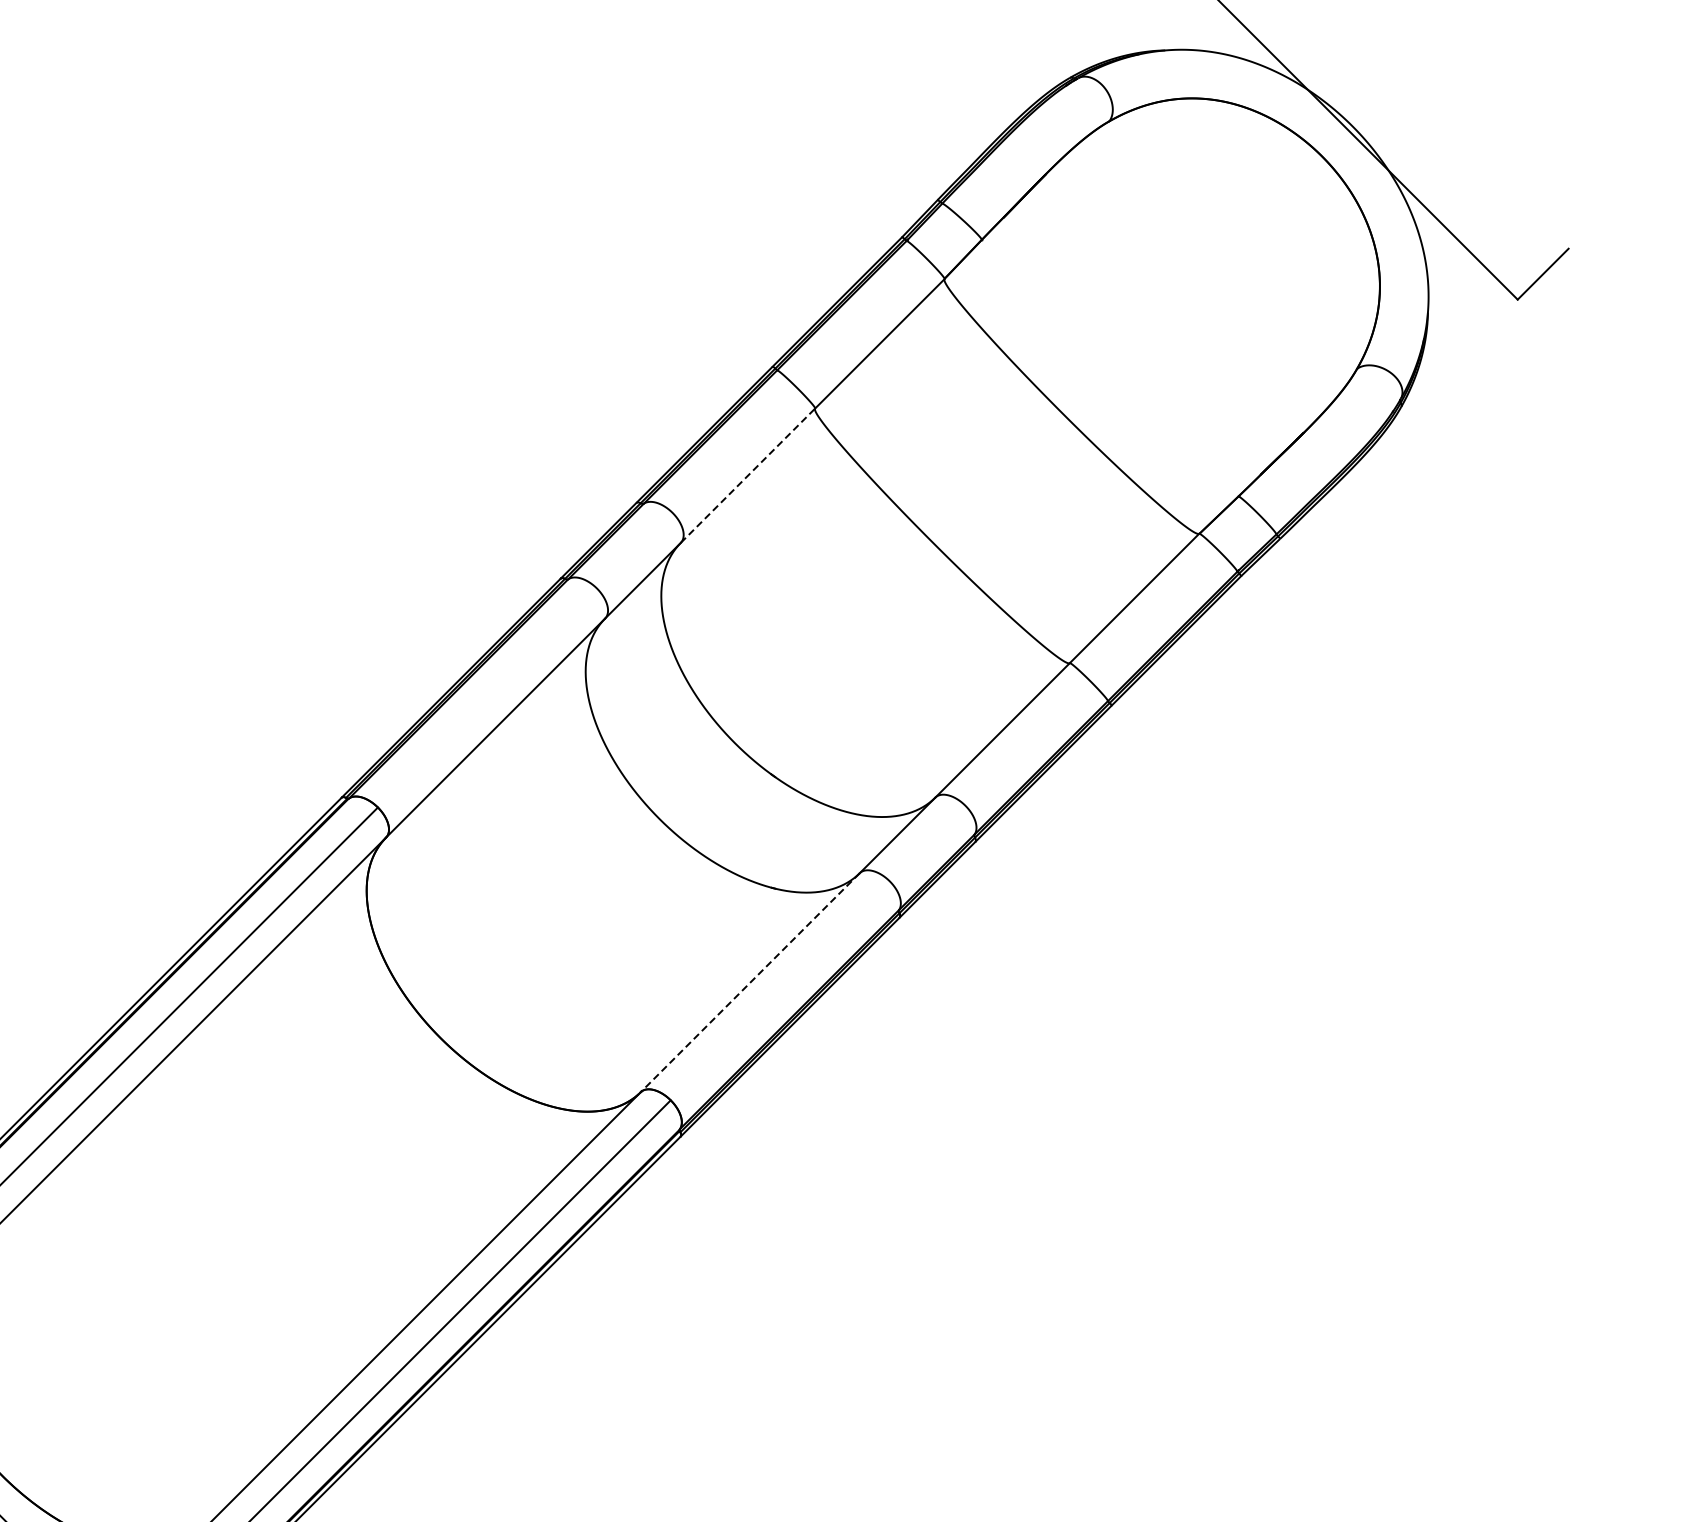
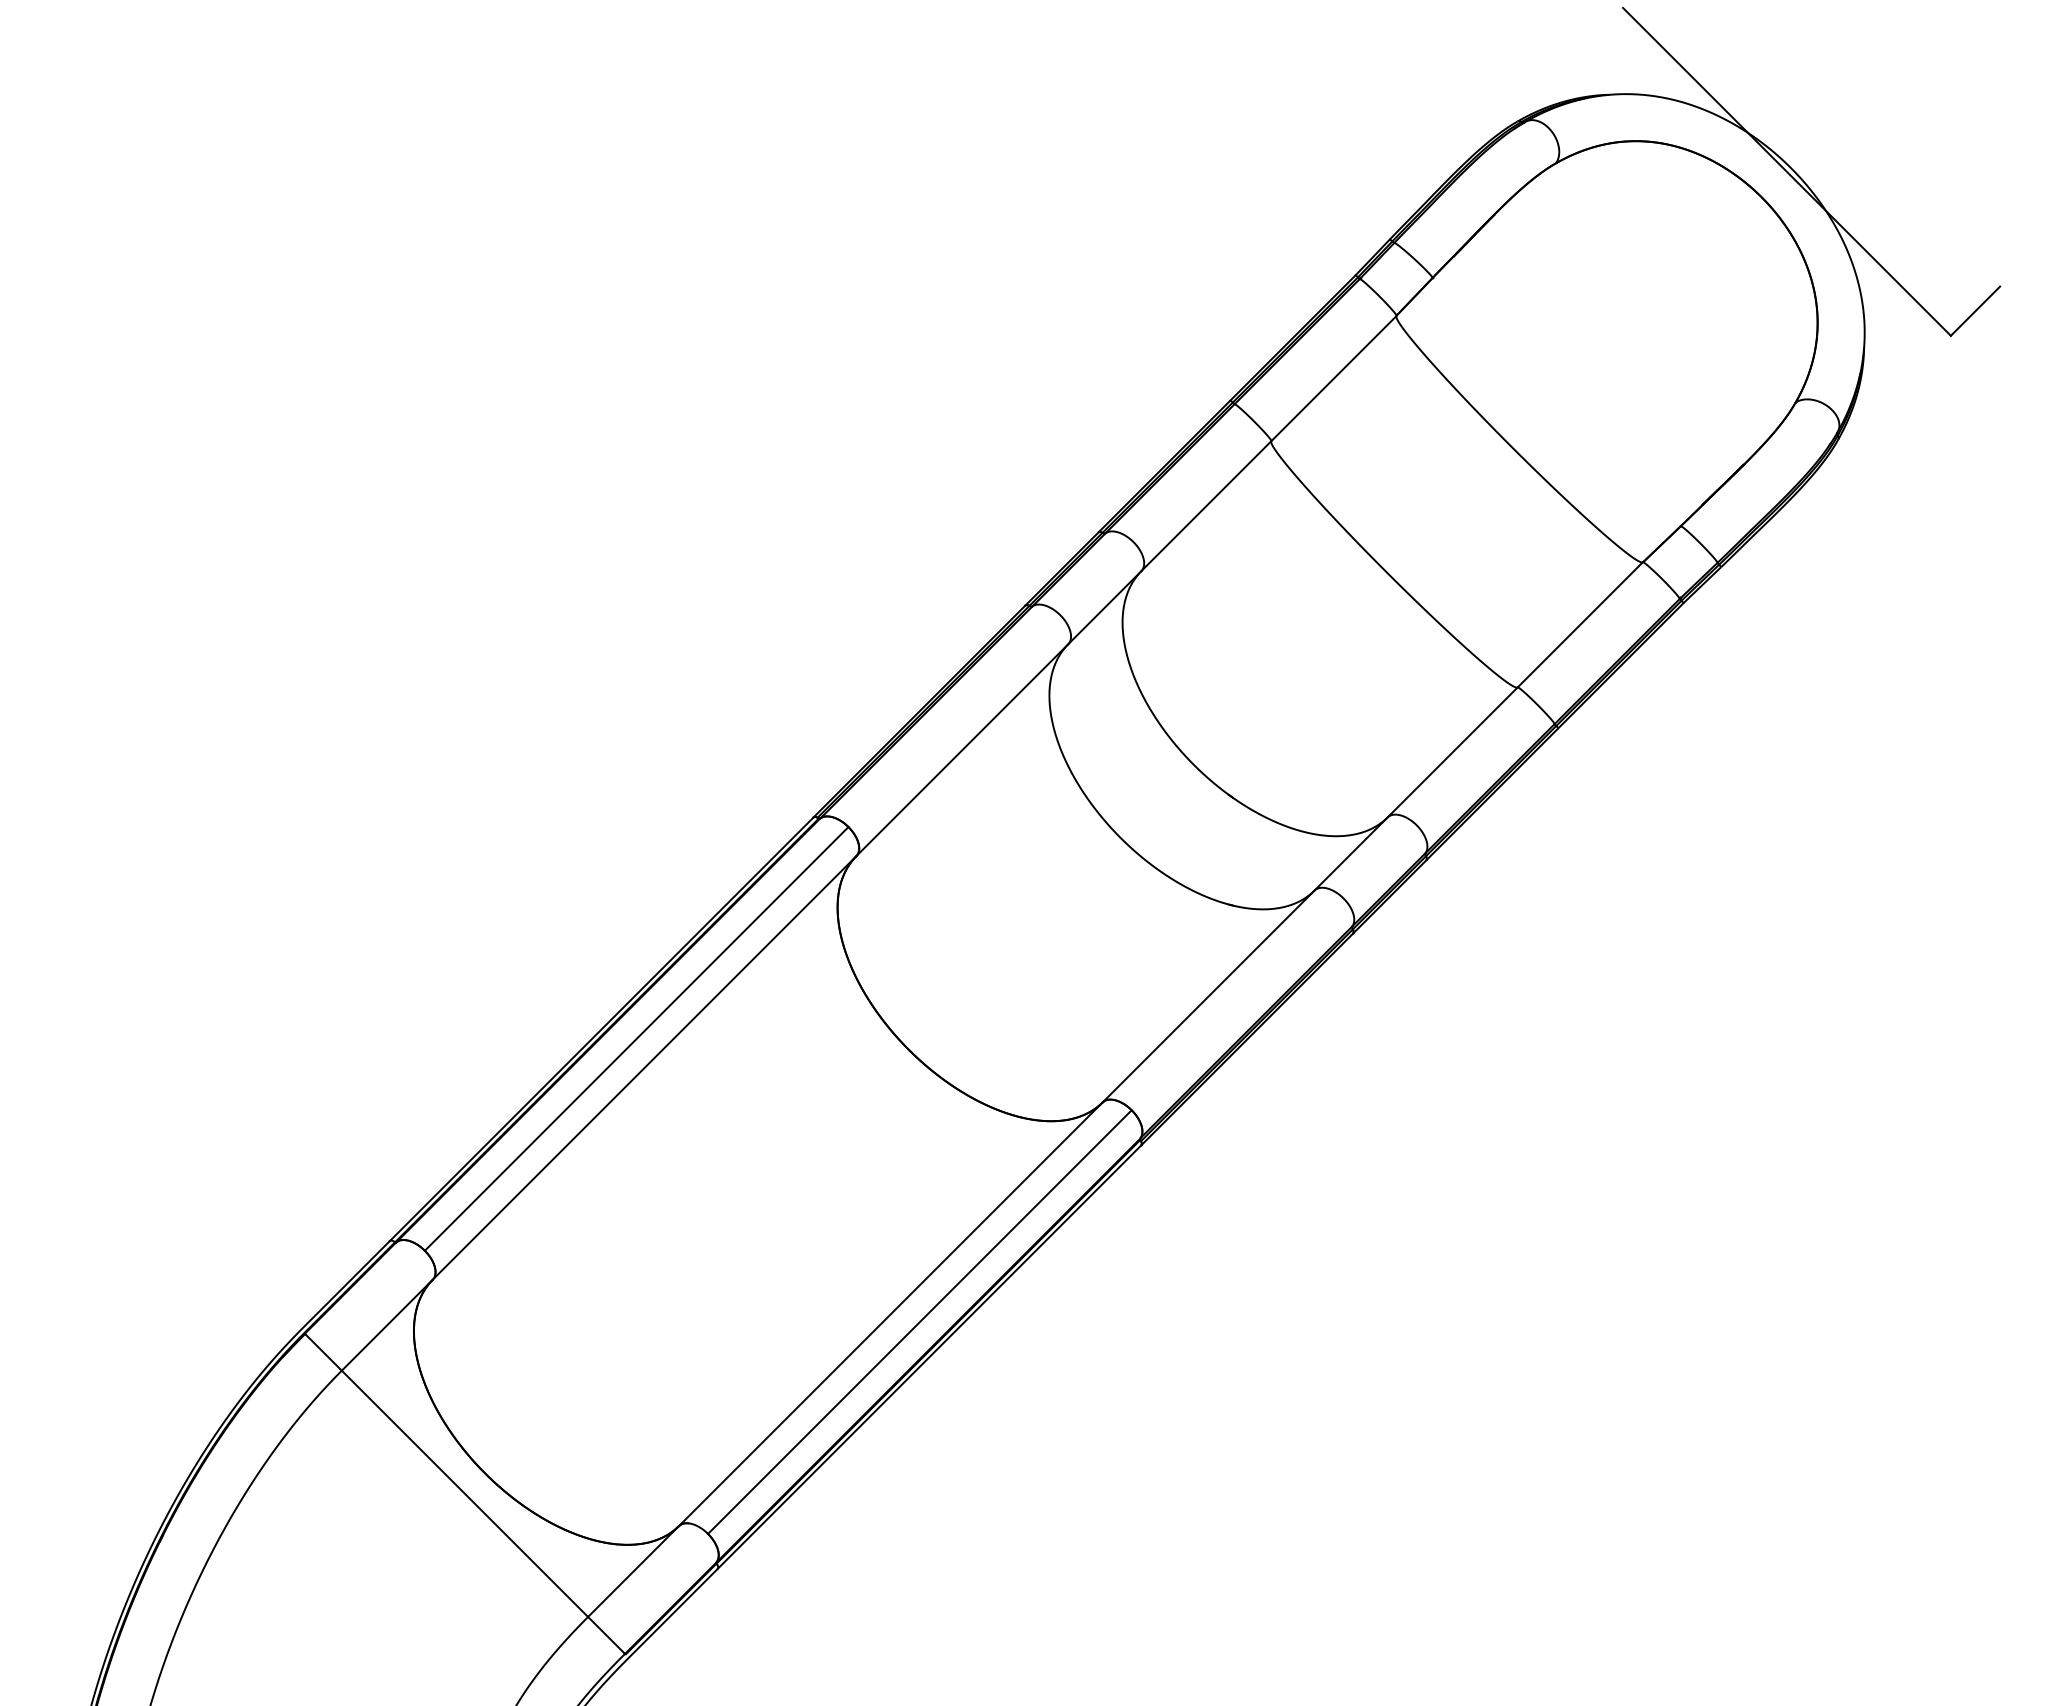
line: (748, 476) -> (1206, 506), dashed -> solid
line: (750, 982) -> (1208, 996), dashed -> solid

